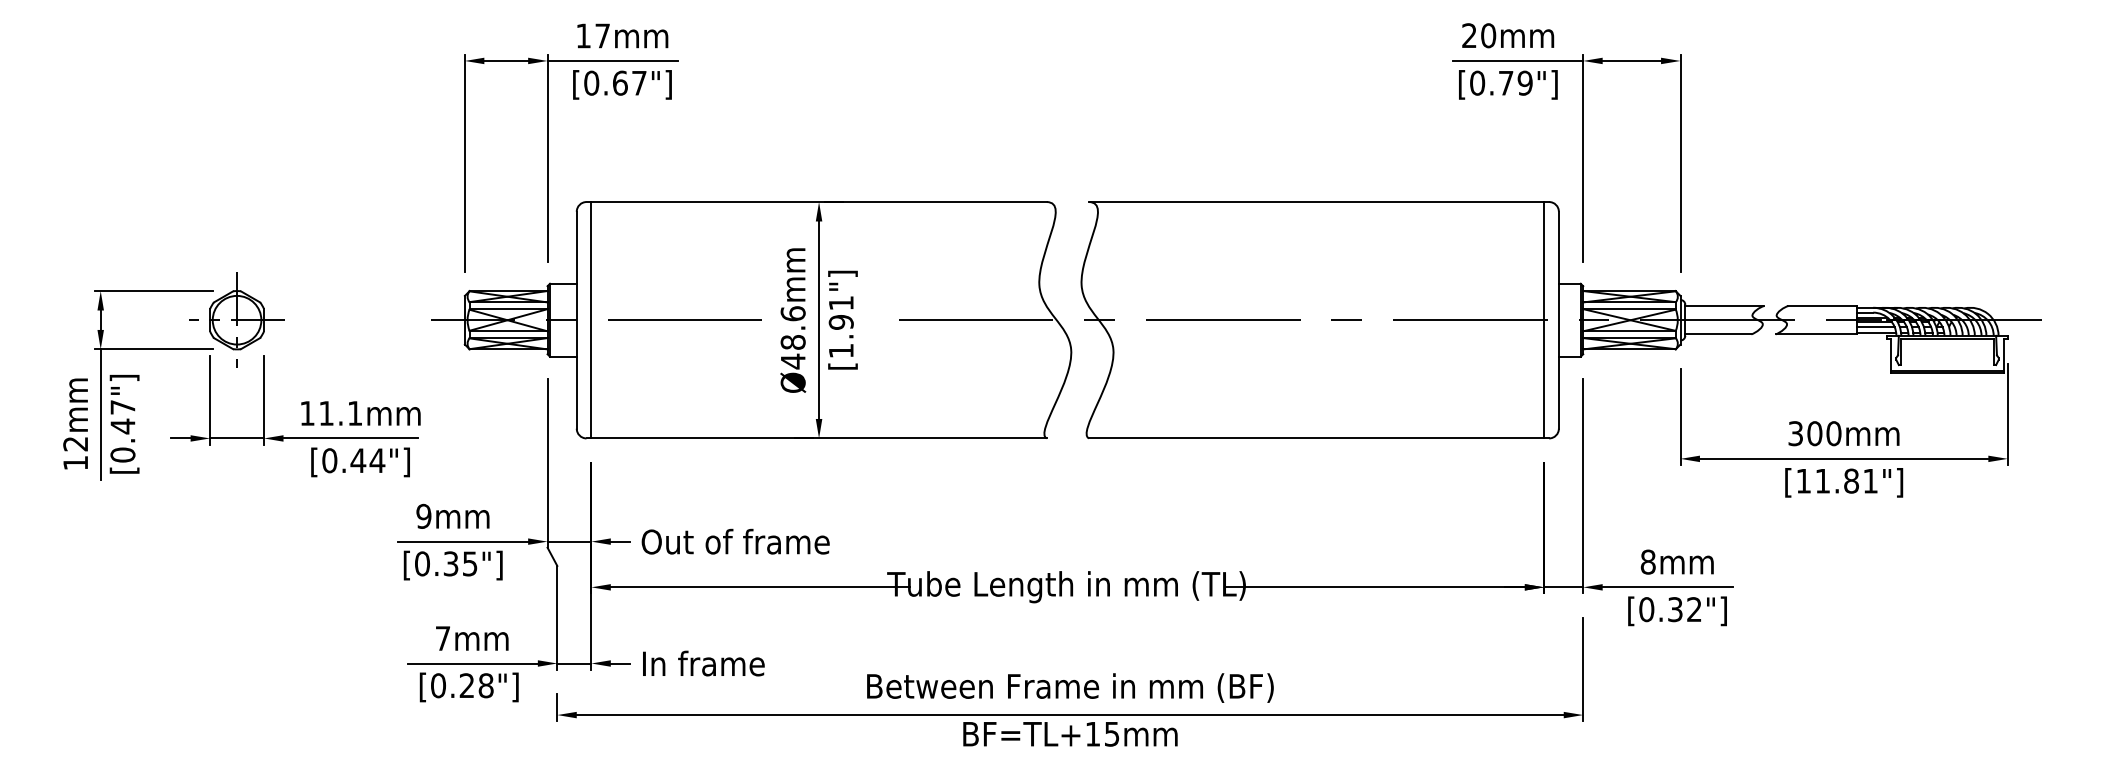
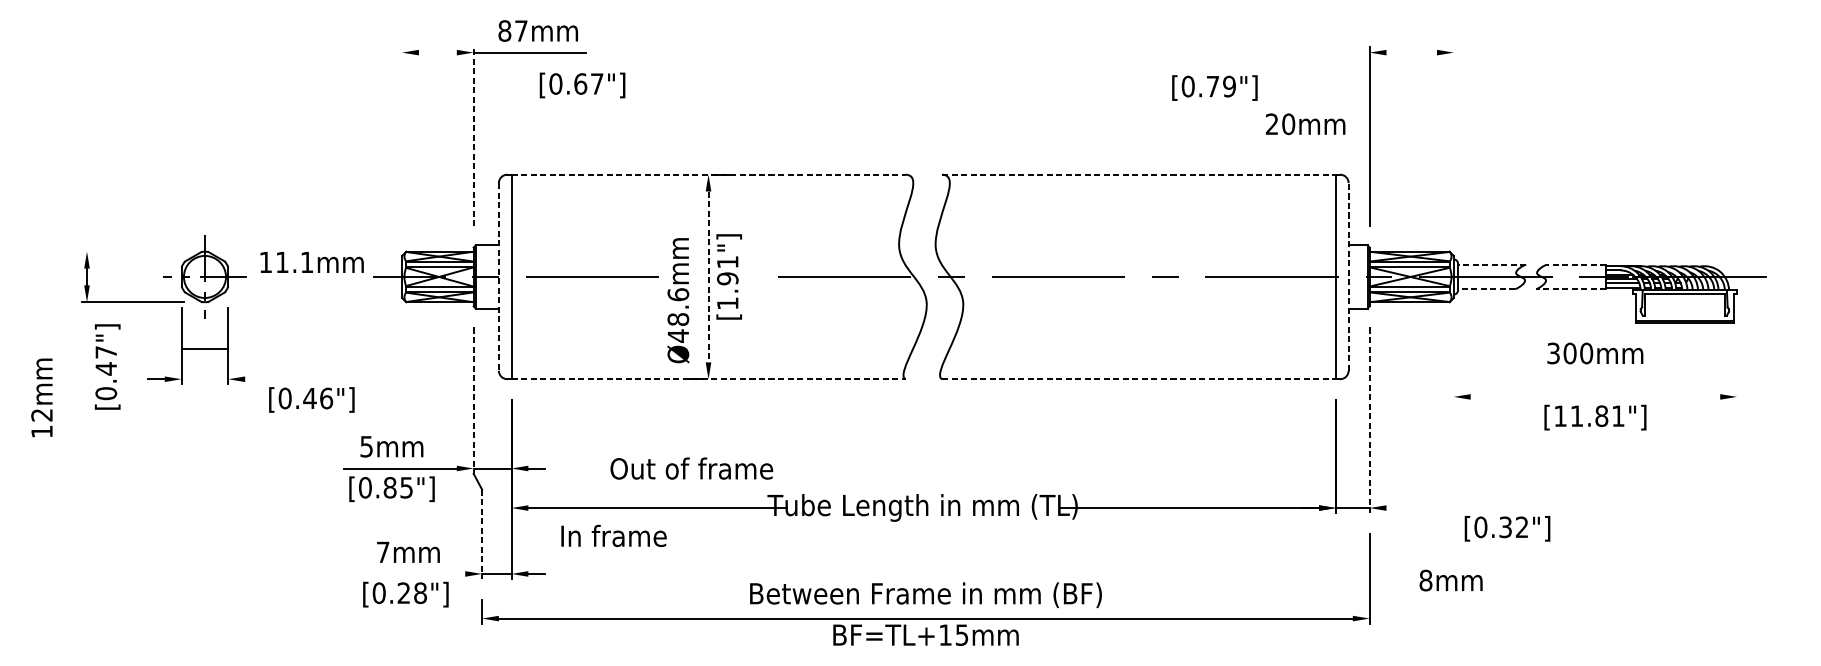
text: (583, 35) -> (504, 30), 17mm -> 87mm
text: (1508, 35) -> (1305, 124), moved
line: (506, 60) -> (438, 52), removed
line: (1517, 60) -> (1312, 52), removed
line: (1631, 60) -> (1411, 52), removed
text: (622, 84) -> (582, 85), moved
text: (1508, 84) -> (1215, 87), moved
line: (547, 157) -> (473, 136), solid -> dashed
line: (464, 162) -> (401, 140), removed
line: (1680, 162) -> (1453, 140), removed
line: (819, 202) -> (708, 175), solid -> dashed
line: (1316, 202) -> (1138, 175), solid -> dashed
line: (153, 291) -> (132, 252), removed
line: (1724, 306) -> (1491, 265), solid -> dashed
line: (1822, 306) -> (1576, 265), solid -> dashed
line: (1558, 319) -> (1348, 276), solid -> dashed
line: (576, 320) -> (498, 277), solid -> dashed
text: (793, 320) -> (678, 300), moved
line: (819, 320) -> (708, 277), solid -> dashed
line: (1717, 334) -> (1485, 289), solid -> dashed
line: (1816, 334) -> (1571, 289), solid -> dashed
text: (360, 413) -> (311, 262), moved
line: (2007, 413) -> (1736, 357), removed
line: (100, 414) -> (86, 358), removed
line: (1680, 416) -> (1453, 360), removed
text: (75, 423) -> (41, 397), moved
text: (1843, 433) -> (1594, 353), moved
line: (237, 438) -> (205, 349), moved
line: (350, 438) -> (303, 379), removed
line: (819, 438) -> (708, 379), solid -> dashed
line: (1316, 438) -> (1138, 379), solid -> dashed
line: (1843, 458) -> (1594, 396), removed
text: (377, 460) -> (326, 398), [0.44"] -> [0.46"]
line: (547, 463) -> (473, 400), solid -> dashed
line: (1583, 486) -> (1369, 420), solid -> dashed
text: (423, 515) -> (366, 445), 9mm -> 5mm
text: (735, 541) -> (691, 468), moved
text: (1676, 561) -> (1450, 580), moved
text: (450, 563) -> (389, 487), [0.35"] -> [0.85"]
line: (1667, 587) -> (1442, 508), removed
text: (1677, 611) -> (1507, 528), moved
line: (557, 617) -> (482, 534), solid -> dashed
line: (472, 663) -> (408, 573), removed
text: (703, 663) -> (613, 535), moved

